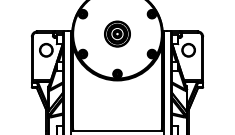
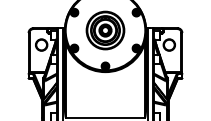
part: (117, 34) -> (105, 30), size x1.67

